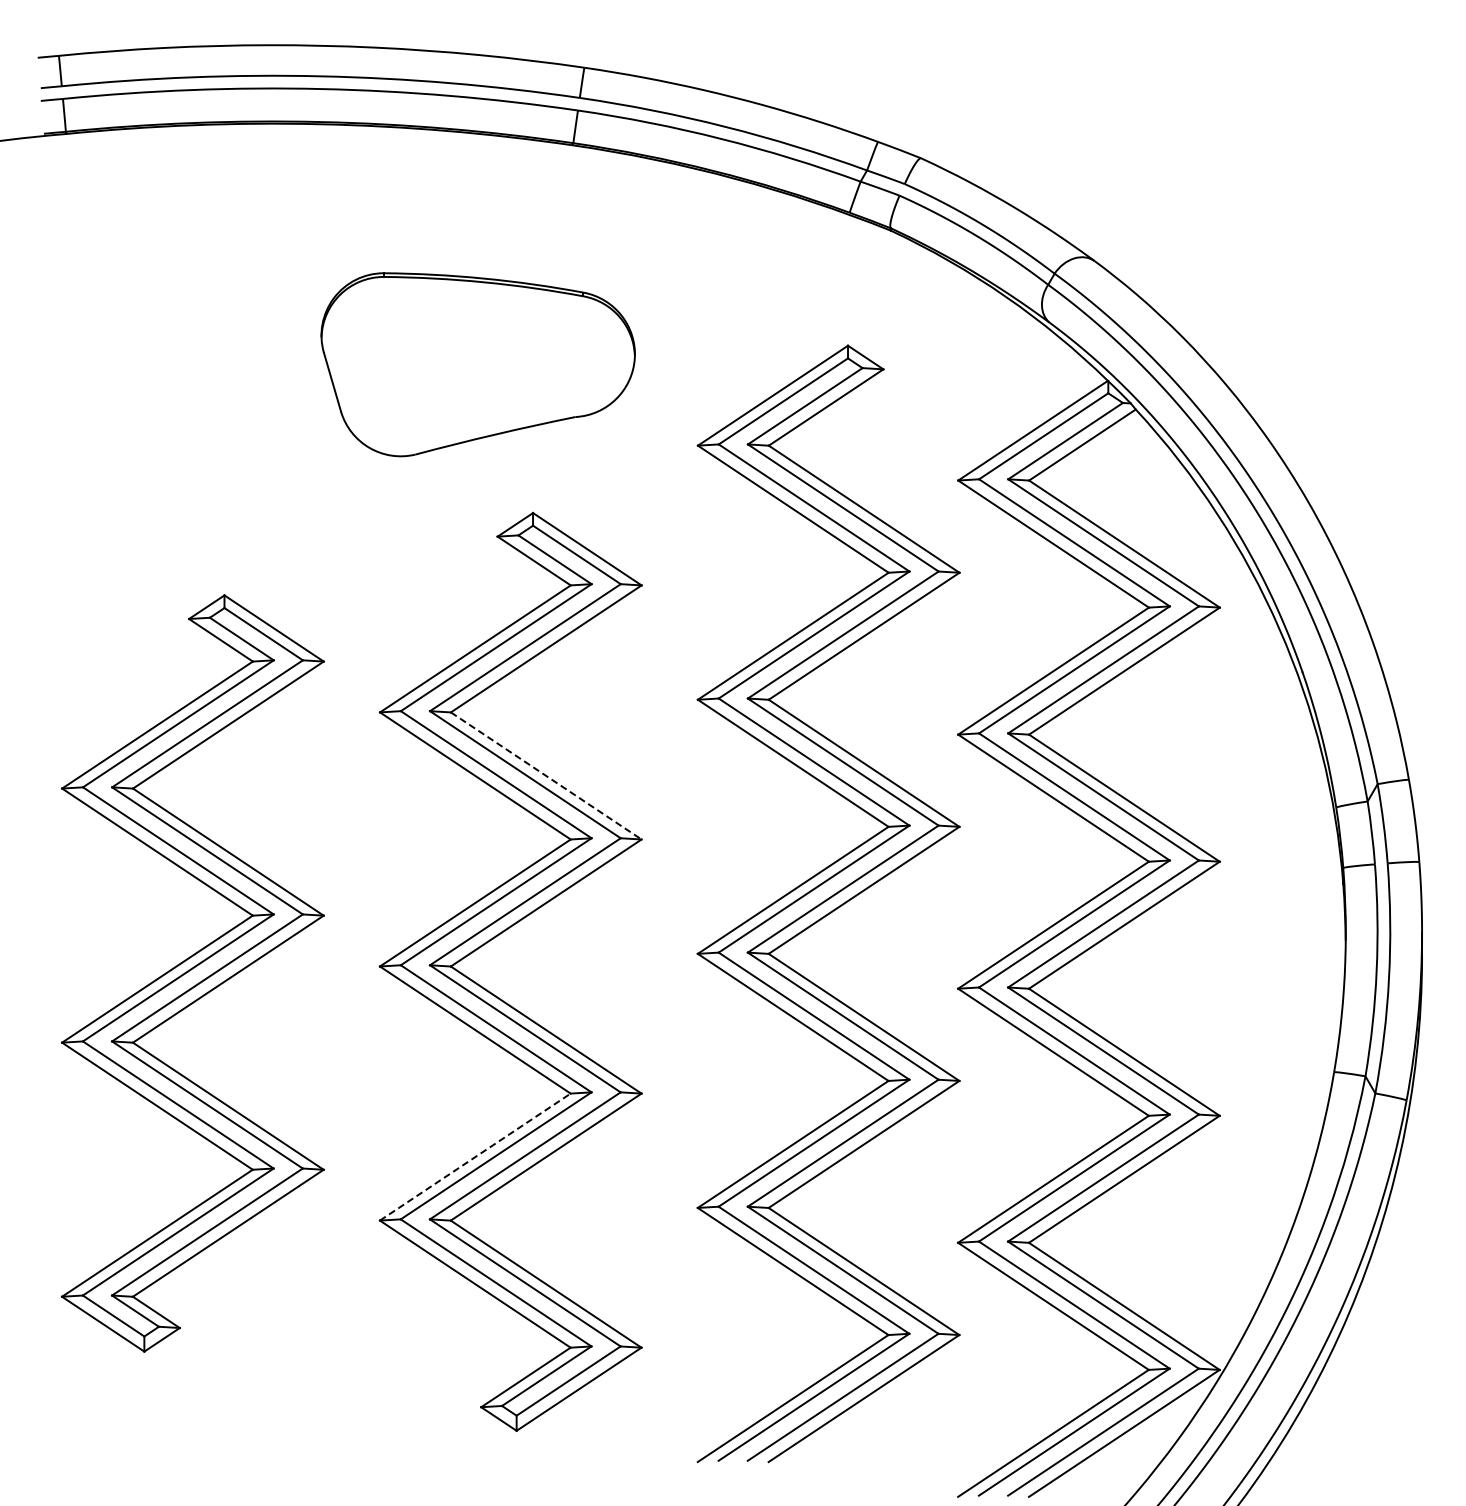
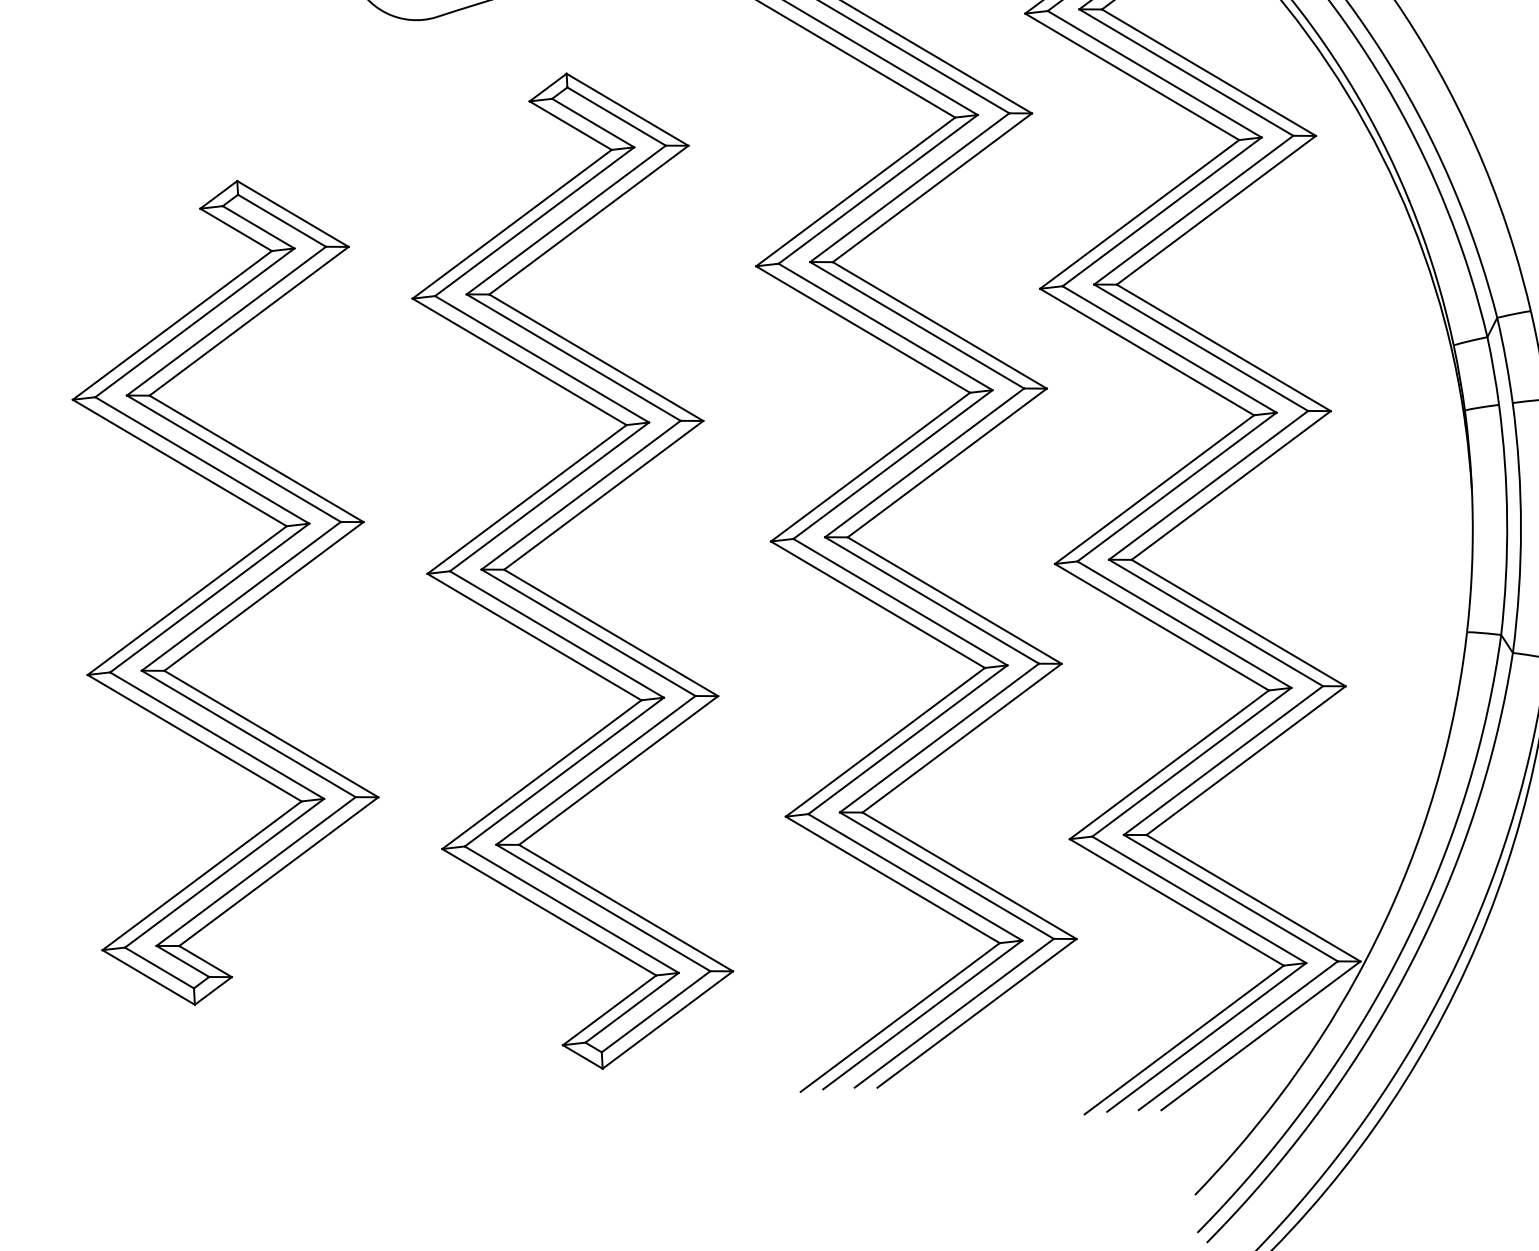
line: (546, 775) -> (596, 357), dashed -> solid
line: (475, 1157) -> (542, 775), dashed -> solid

